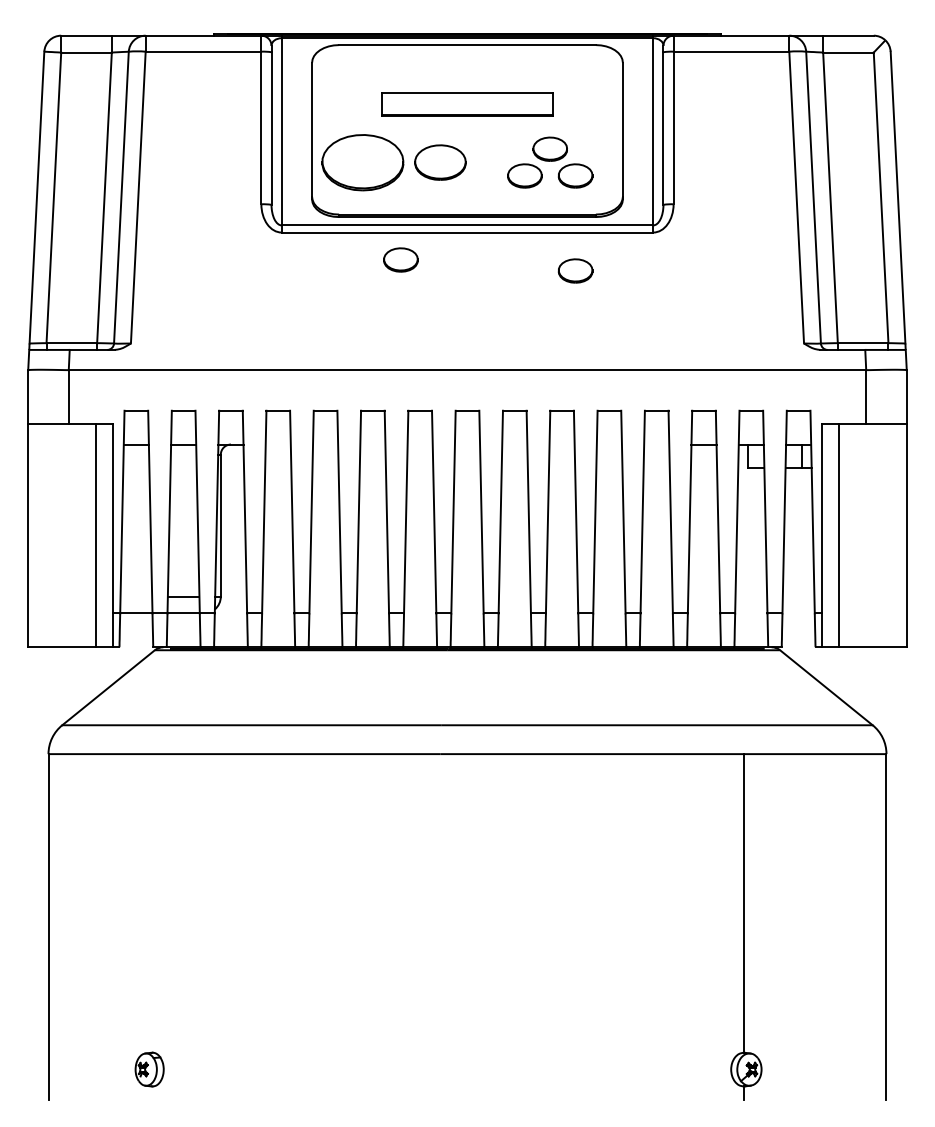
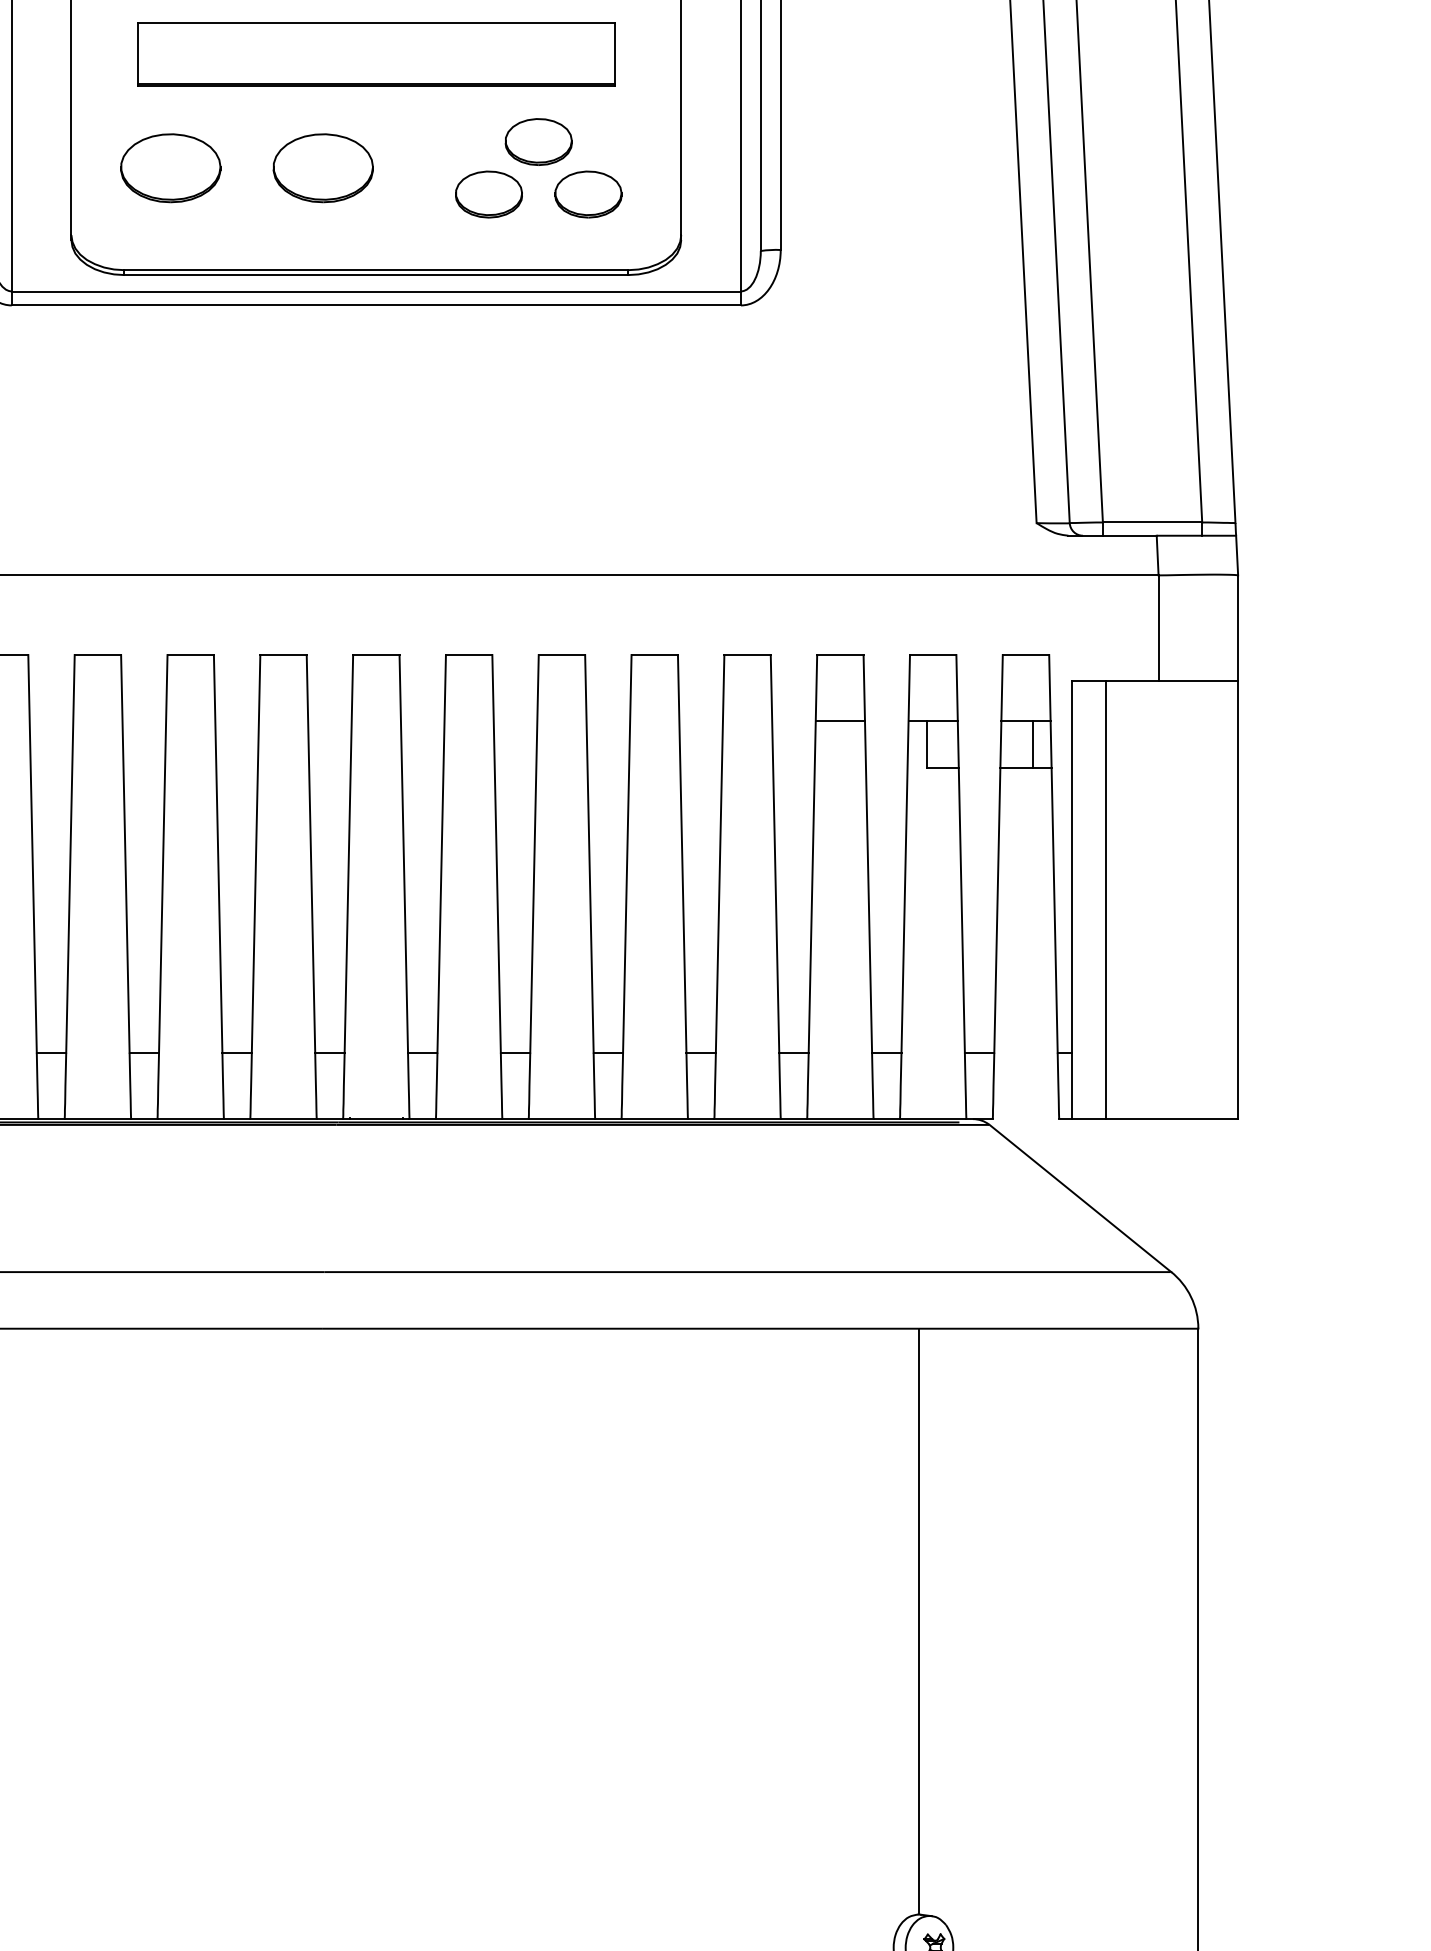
part: (467, 104) -> (376, 54), size x1.43
part: (362, 162) -> (170, 168), size x0.62
part: (400, 259) -> (244, 358), removed
part: (575, 270) -> (588, 379), removed

